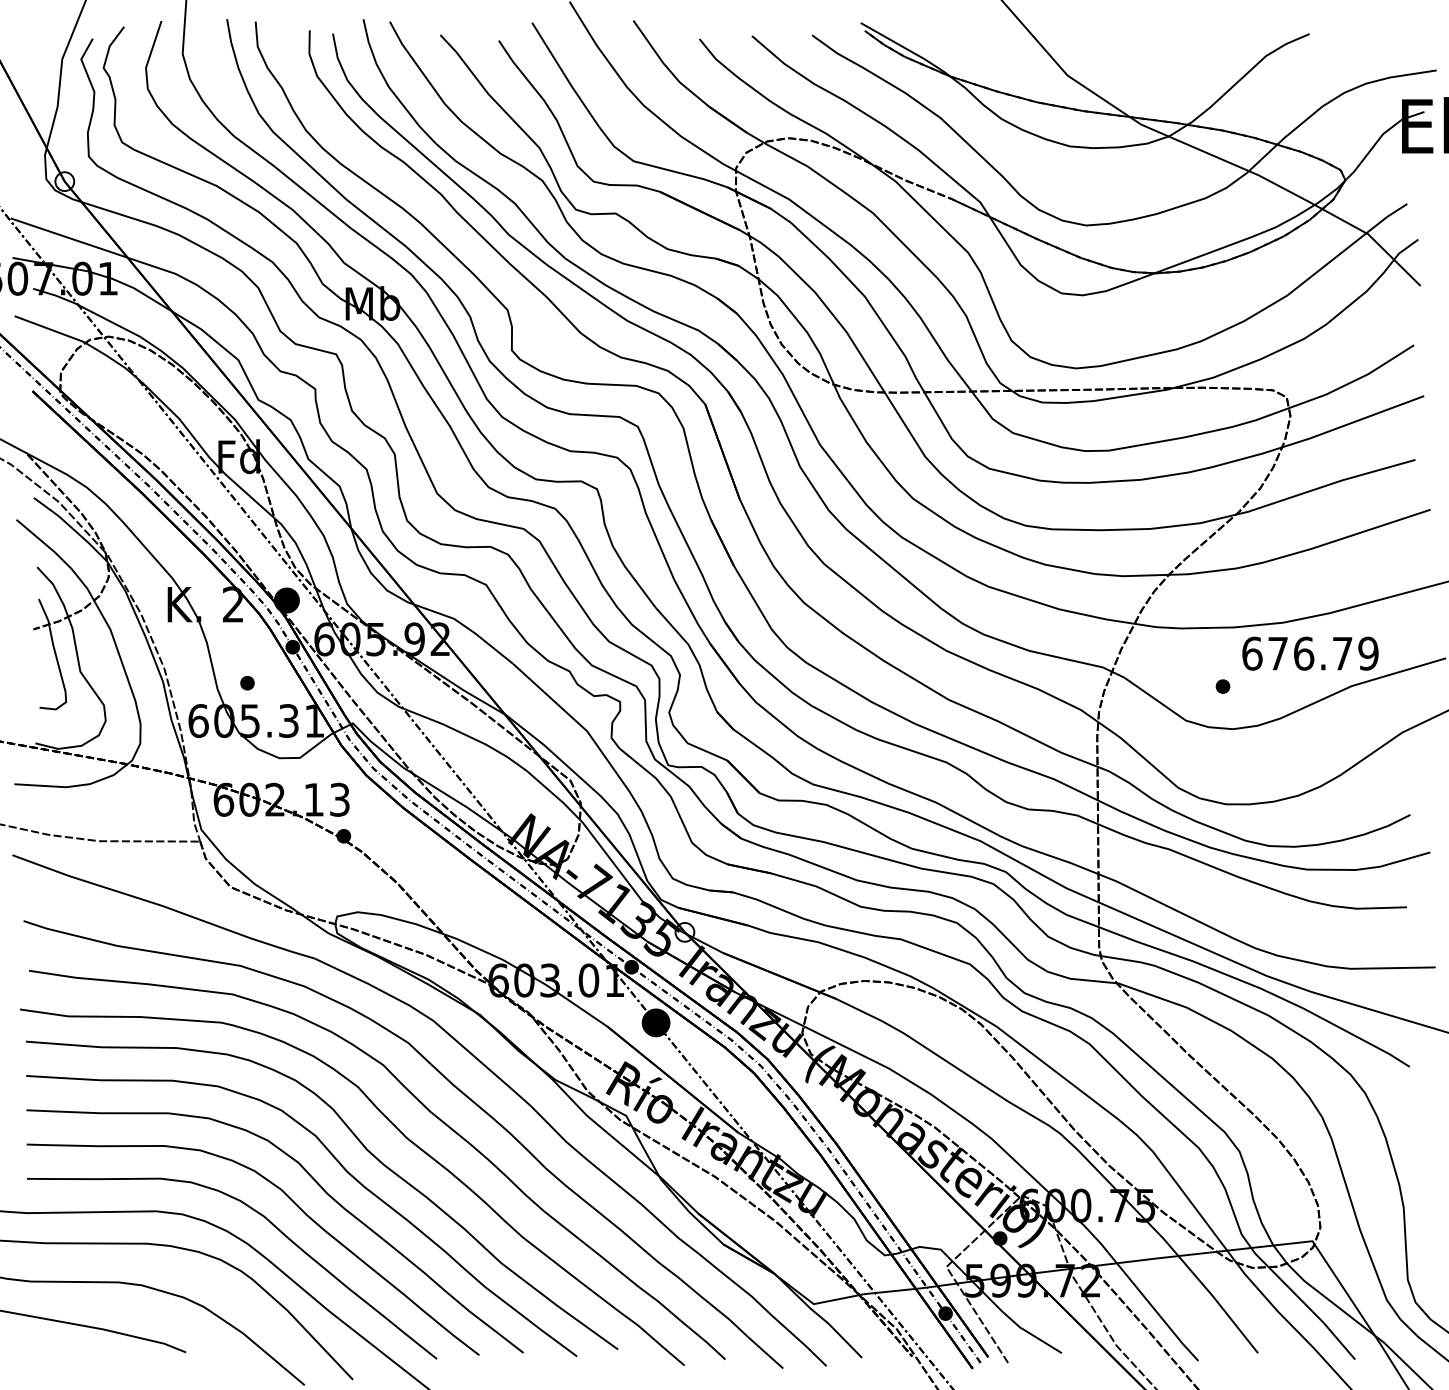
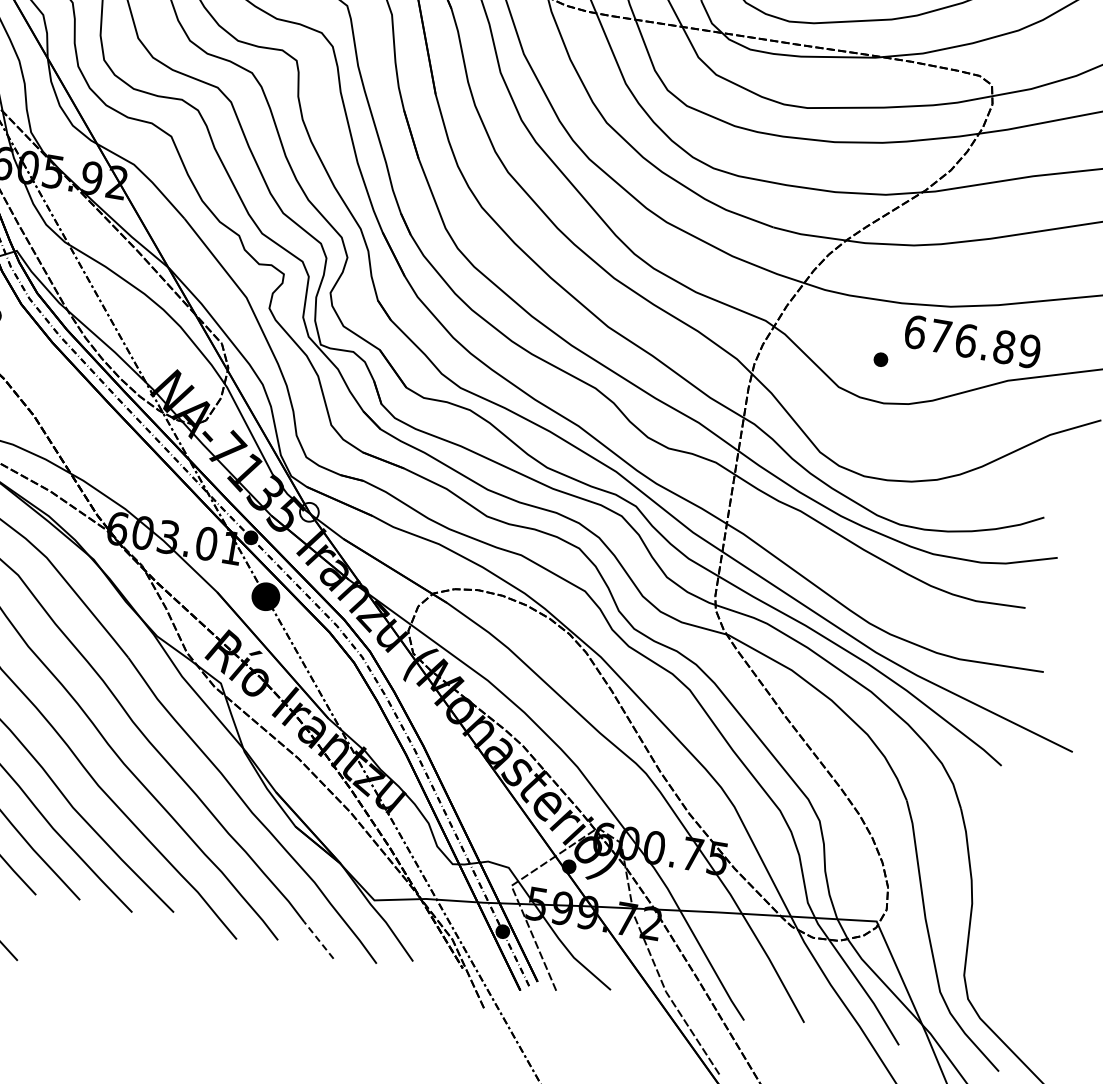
text: (1342, 653) -> (1004, 347), 676.79 -> 676.89
line: (765, 1352) -> (318, 940), solid -> dashed

